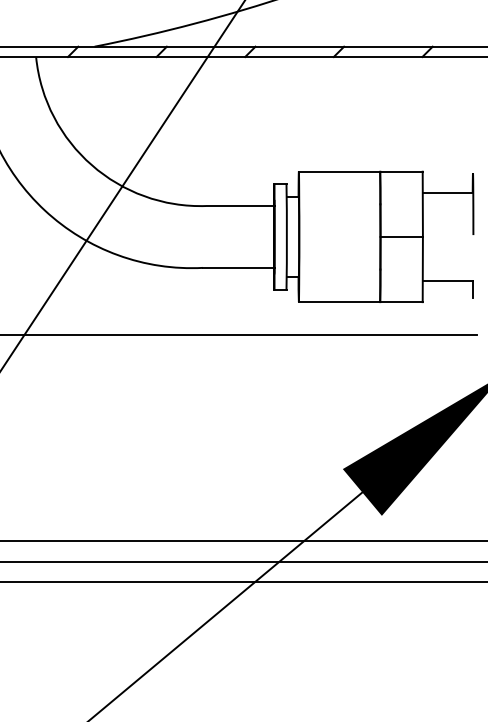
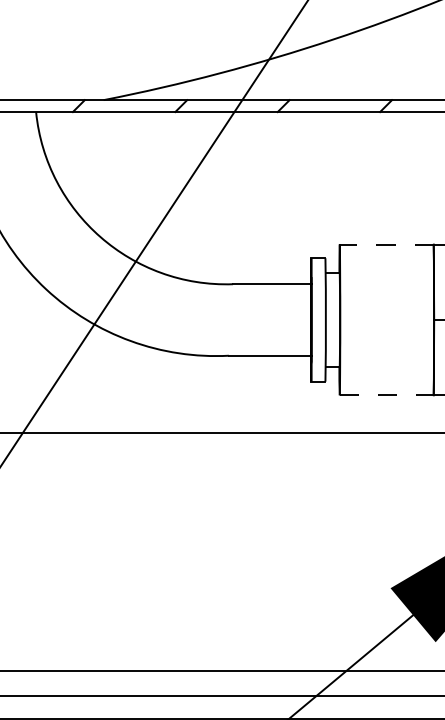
line: (339, 171) -> (386, 244), solid -> dashed
line: (339, 302) -> (386, 395), solid -> dashed

